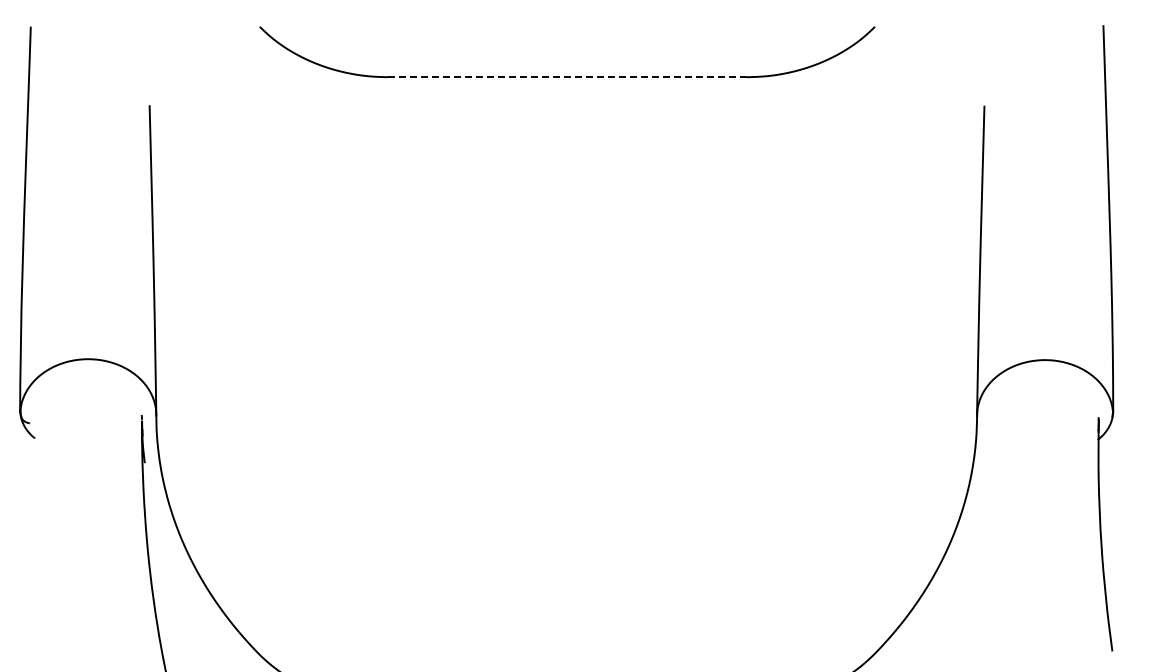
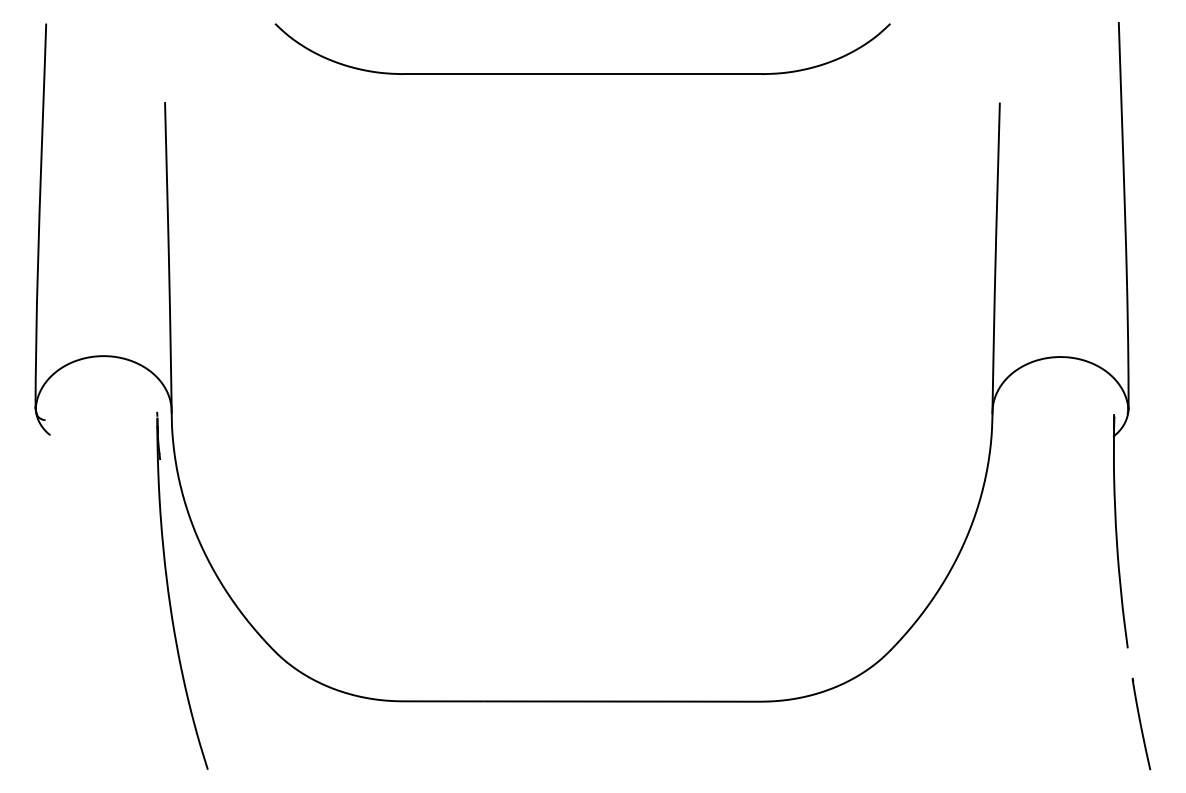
line: (568, 77) -> (583, 74), dashed -> solid

